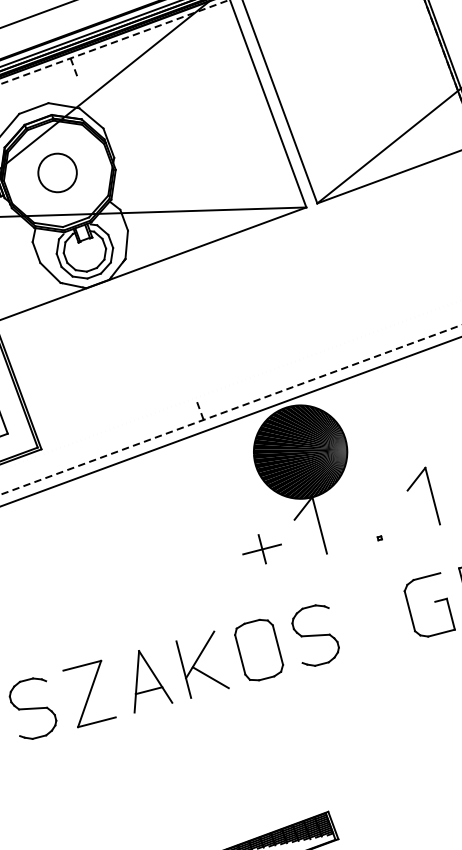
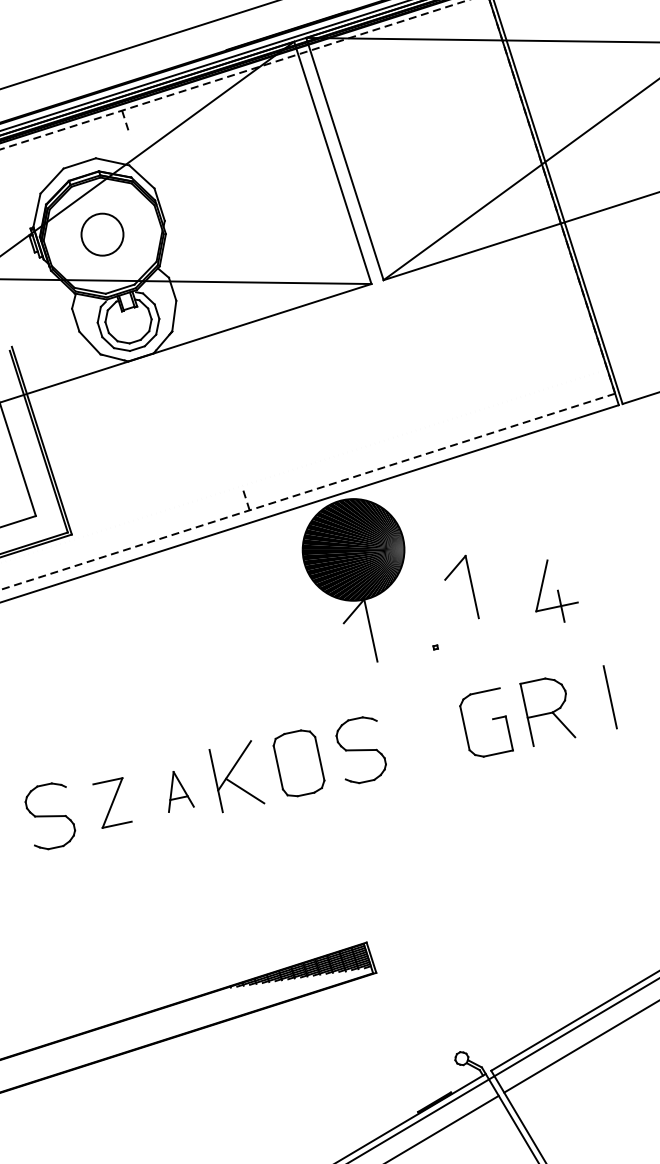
part: (431, 493) -> (470, 584), moved
part: (261, 549) -> (306, 653), removed
part: (152, 680) -> (181, 791), size x0.6
part: (89, 693) -> (112, 802), size x0.7

